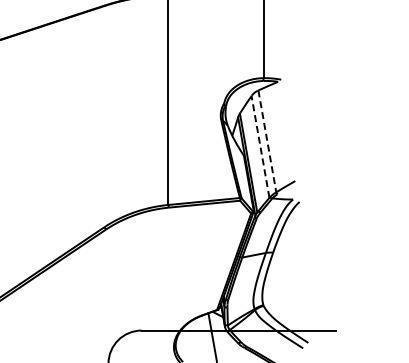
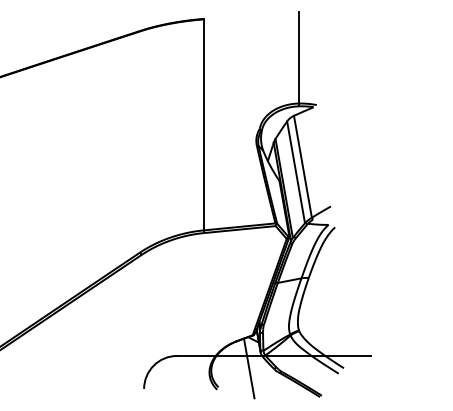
line: (266, 141) -> (302, 166), dashed -> solid
line: (260, 147) -> (296, 172), dashed -> solid

